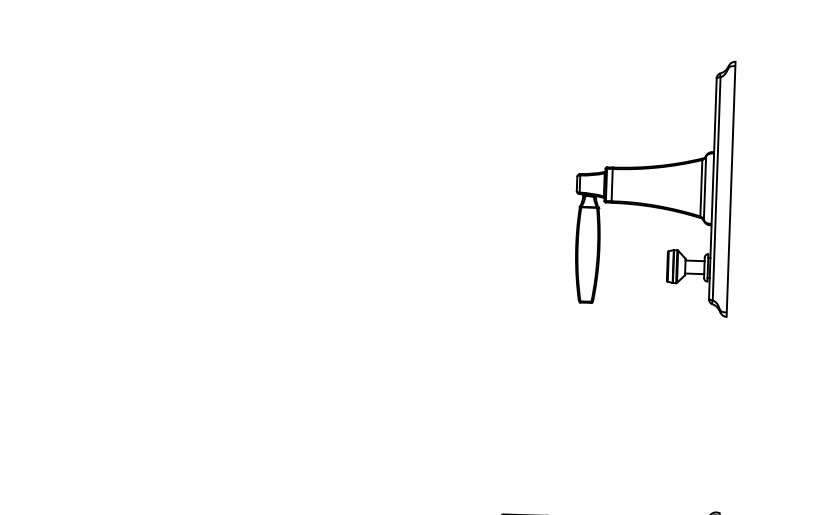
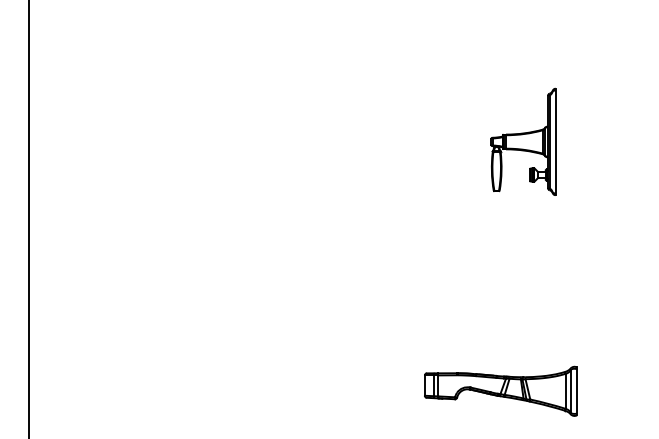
part: (654, 185) -> (523, 141), size x0.6

